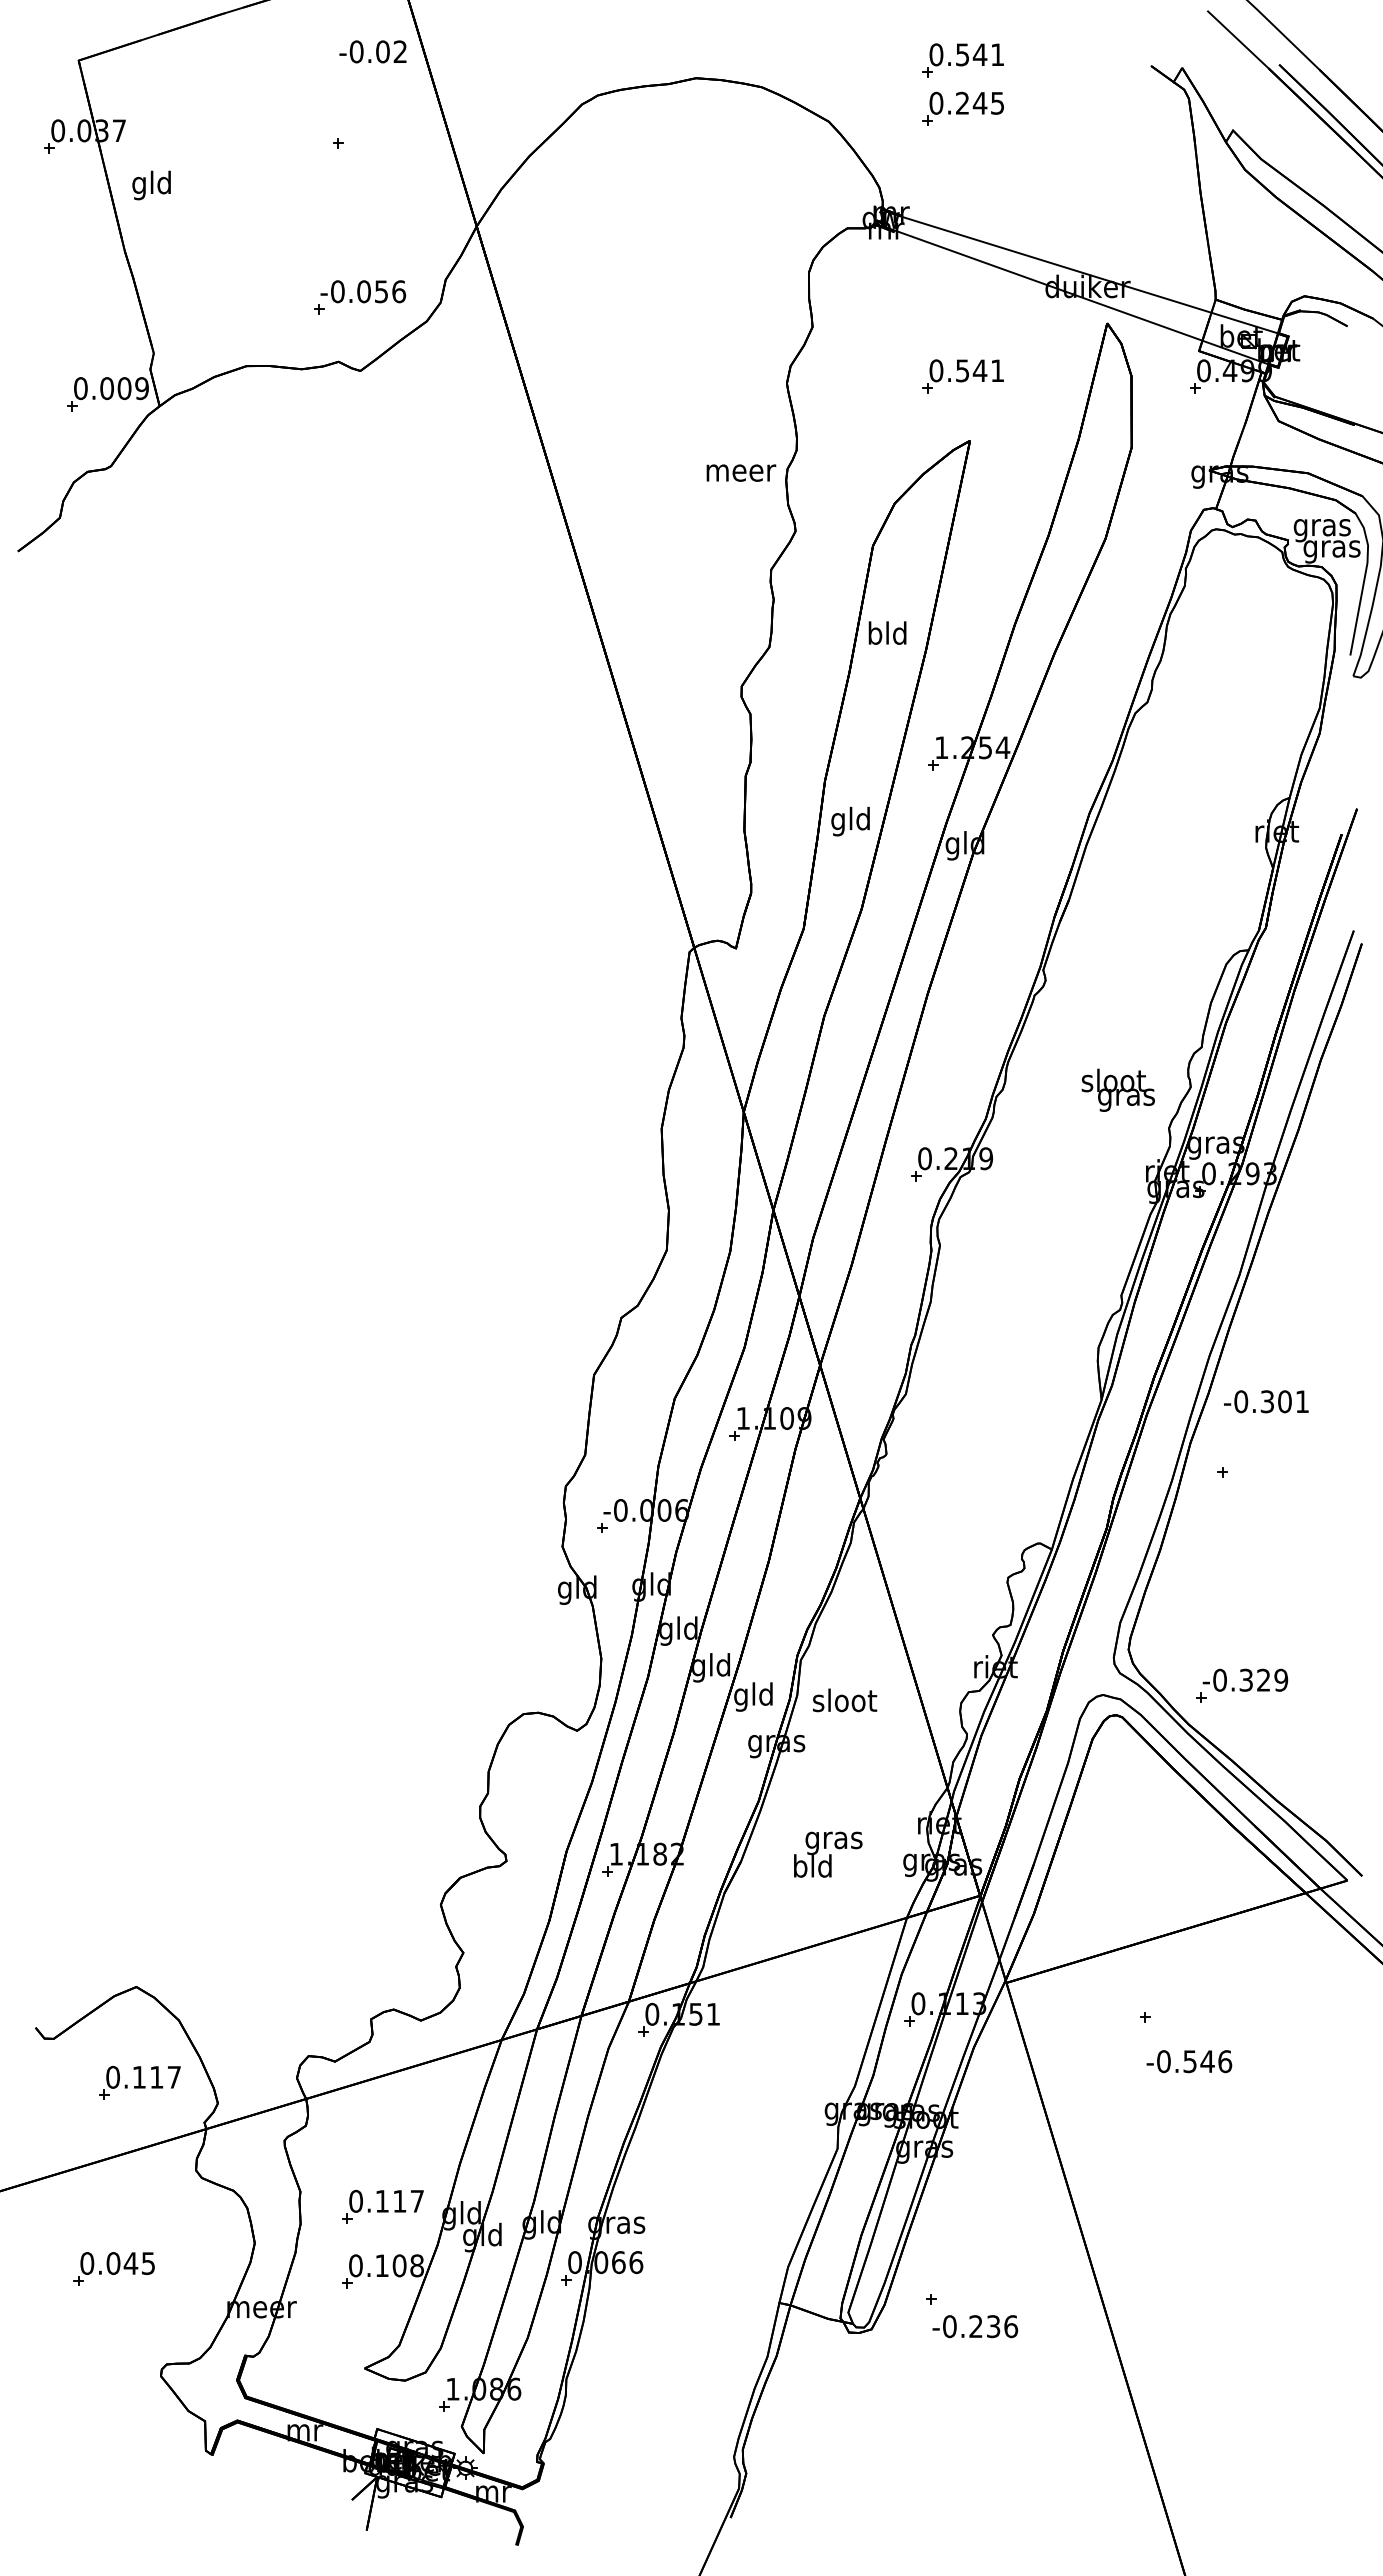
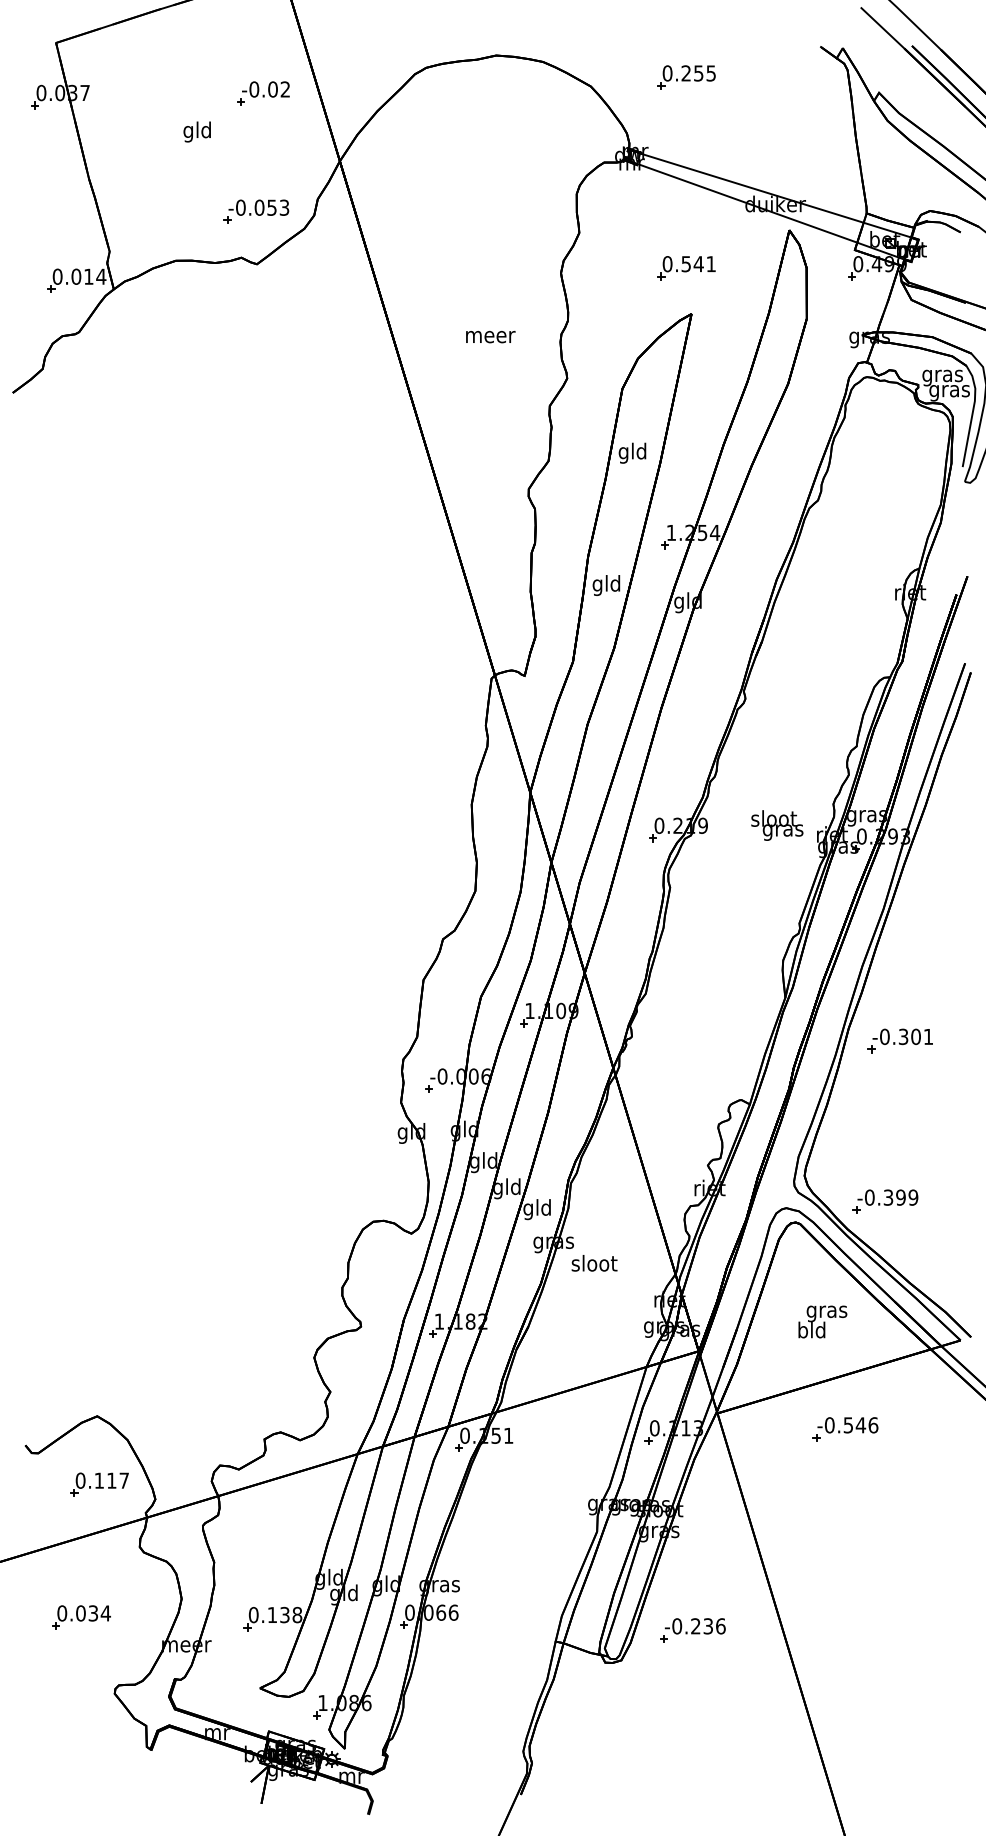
text: (372, 51) -> (265, 89), moved
part: (962, 60) -> (686, 42), removed
text: (979, 103) -> (698, 73), 0.245 -> 0.255
text: (151, 185) -> (197, 132), moved
text: (399, 291) -> (284, 207), -0.056 -> -0.053
text: (133, 388) -> (95, 276), 0.009 -> 0.014
text: (741, 472) -> (490, 336), moved
text: (874, 635) -> (623, 452), bld -> gld
text: (1117, 1089) -> (776, 824), moved
text: (1266, 1401) -> (902, 1036), moved
text: (1263, 1679) -> (900, 1197), -0.329 -> -0.399
text: (845, 1700) -> (594, 1263), moved
text: (828, 1854) -> (823, 1321), moved
text: (1189, 2061) -> (848, 1425), moved
part: (382, 2206) -> (272, 1572), removed
text: (139, 2263) -> (99, 1613), 0.045 -> 0.034
text: (399, 2265) -> (284, 1614), 0.108 -> 0.138
text: (975, 2326) -> (695, 1626), moved

